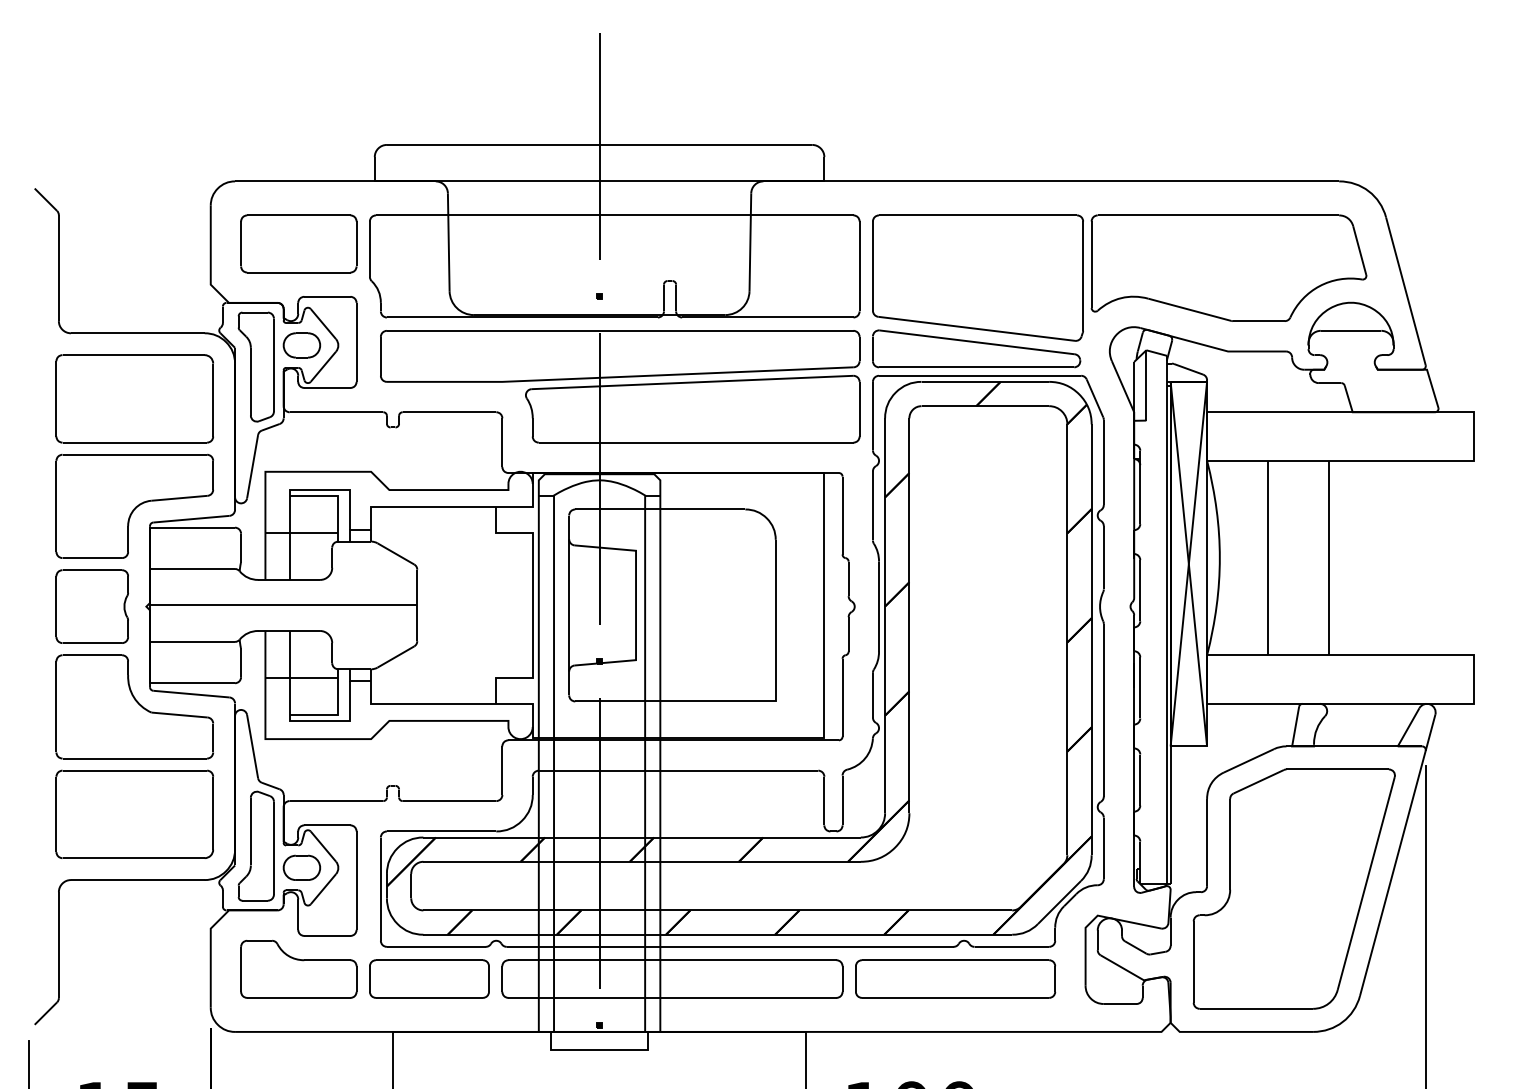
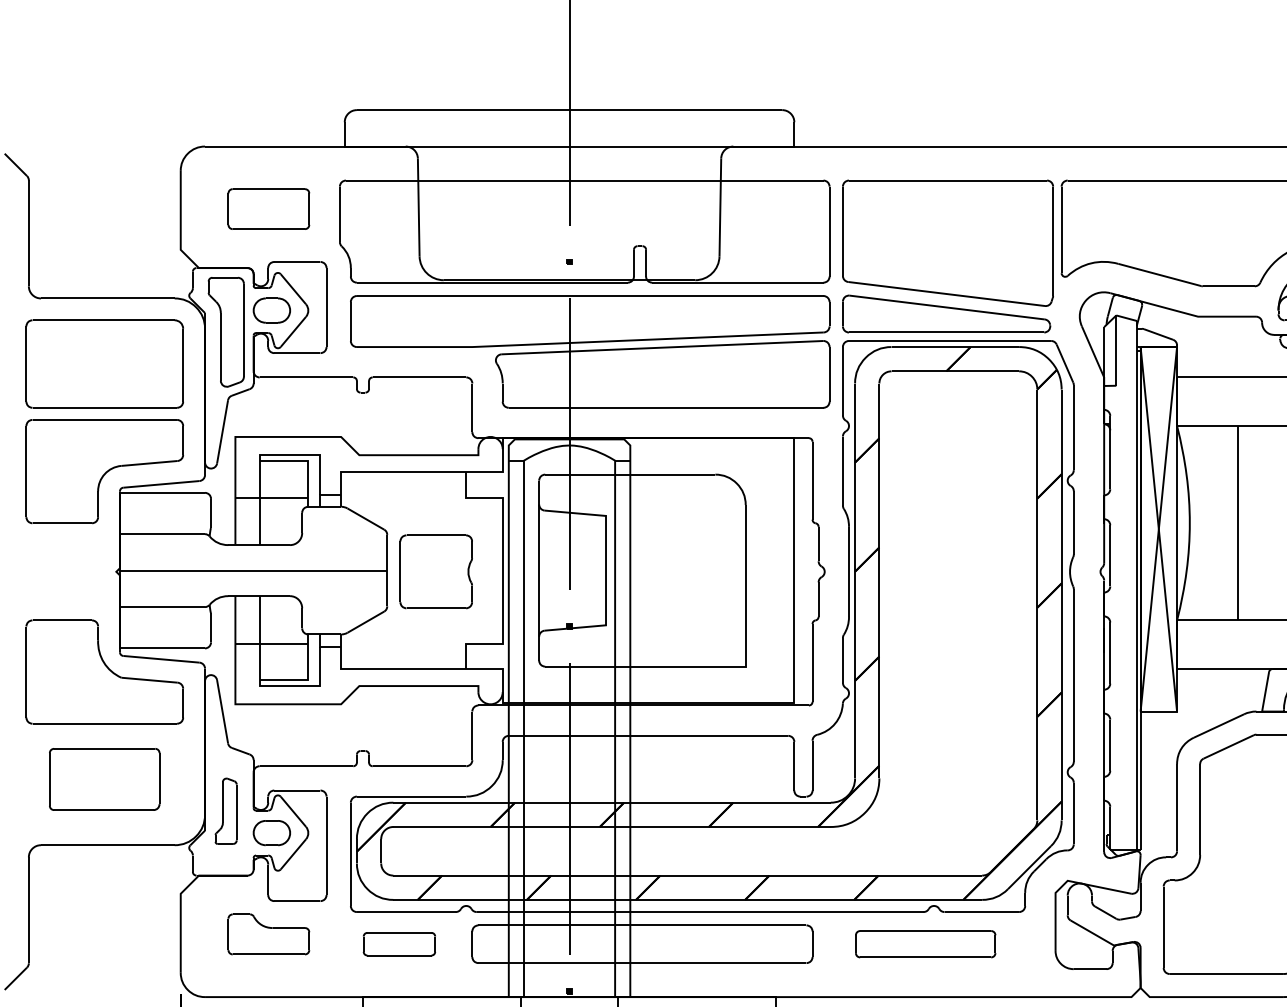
part: (298, 243) -> (268, 208), size x0.7
part: (91, 606) -> (435, 571), moved
part: (134, 813) -> (104, 778), size x0.7
part: (255, 845) -> (225, 810), size x0.6
part: (298, 968) -> (268, 933), size x0.7
part: (429, 978) -> (399, 943), size x0.6
part: (955, 978) -> (925, 943), size x0.7

